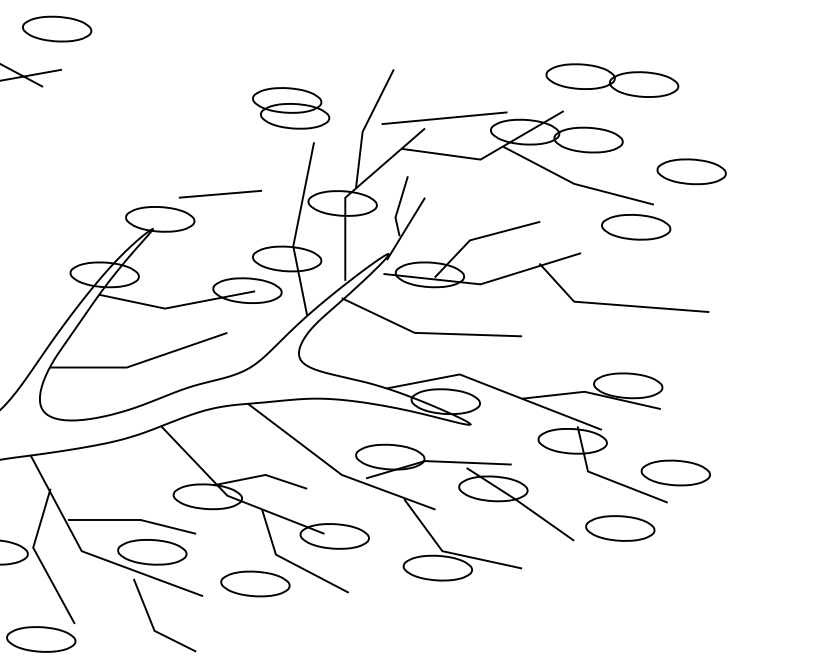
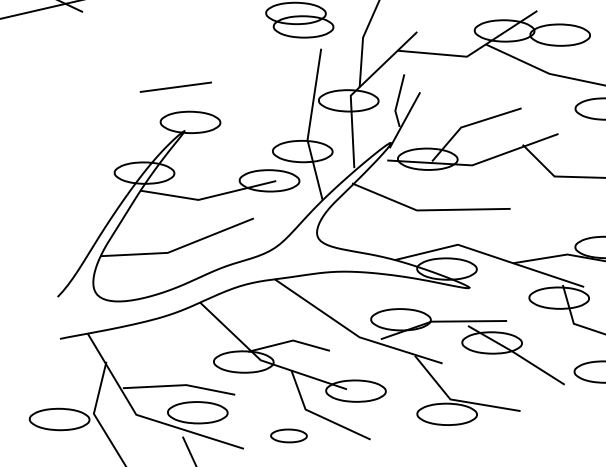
line: (444, 118) -> (433, 22), removed
line: (219, 193) -> (175, 86), moved
part: (255, 583) -> (289, 435), size x0.6

